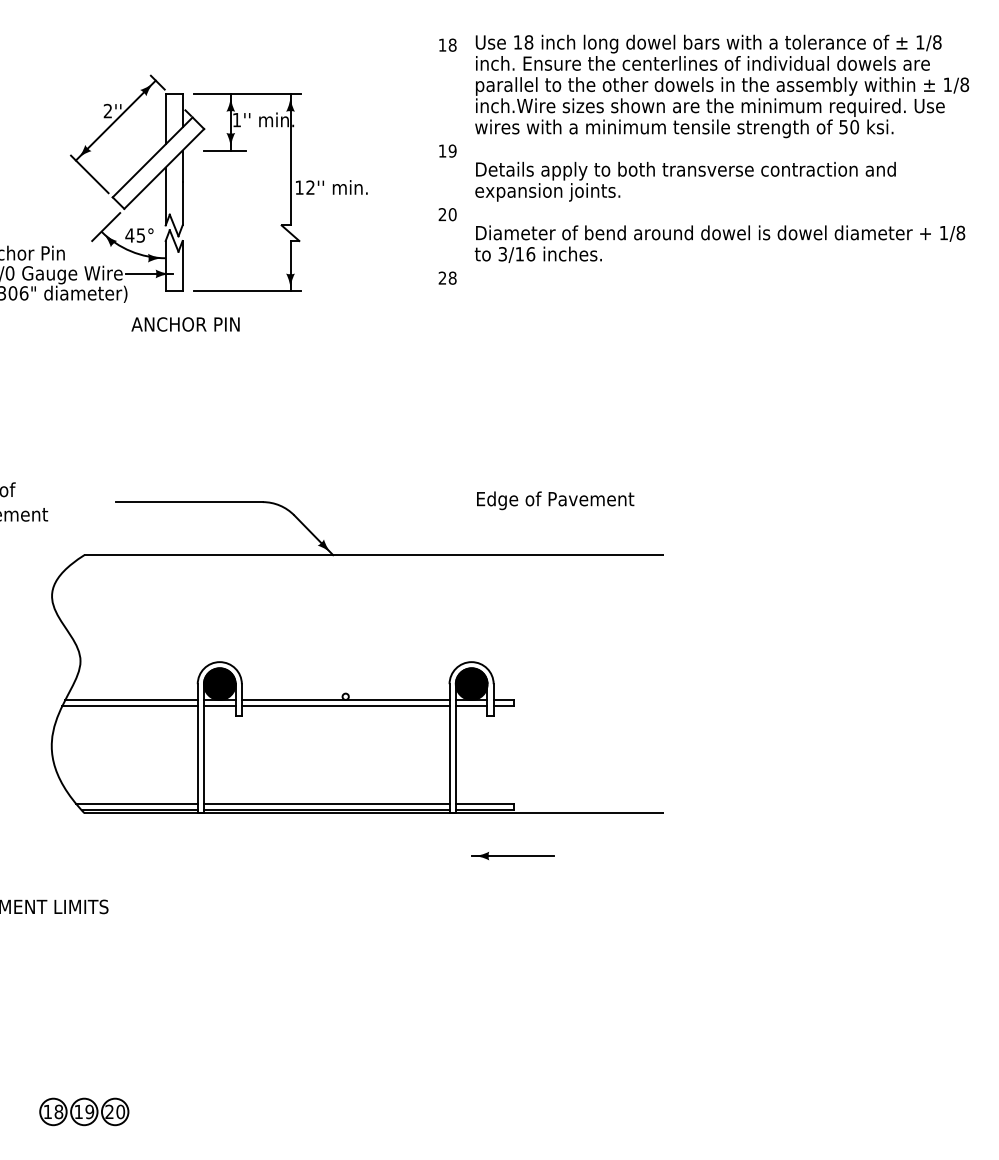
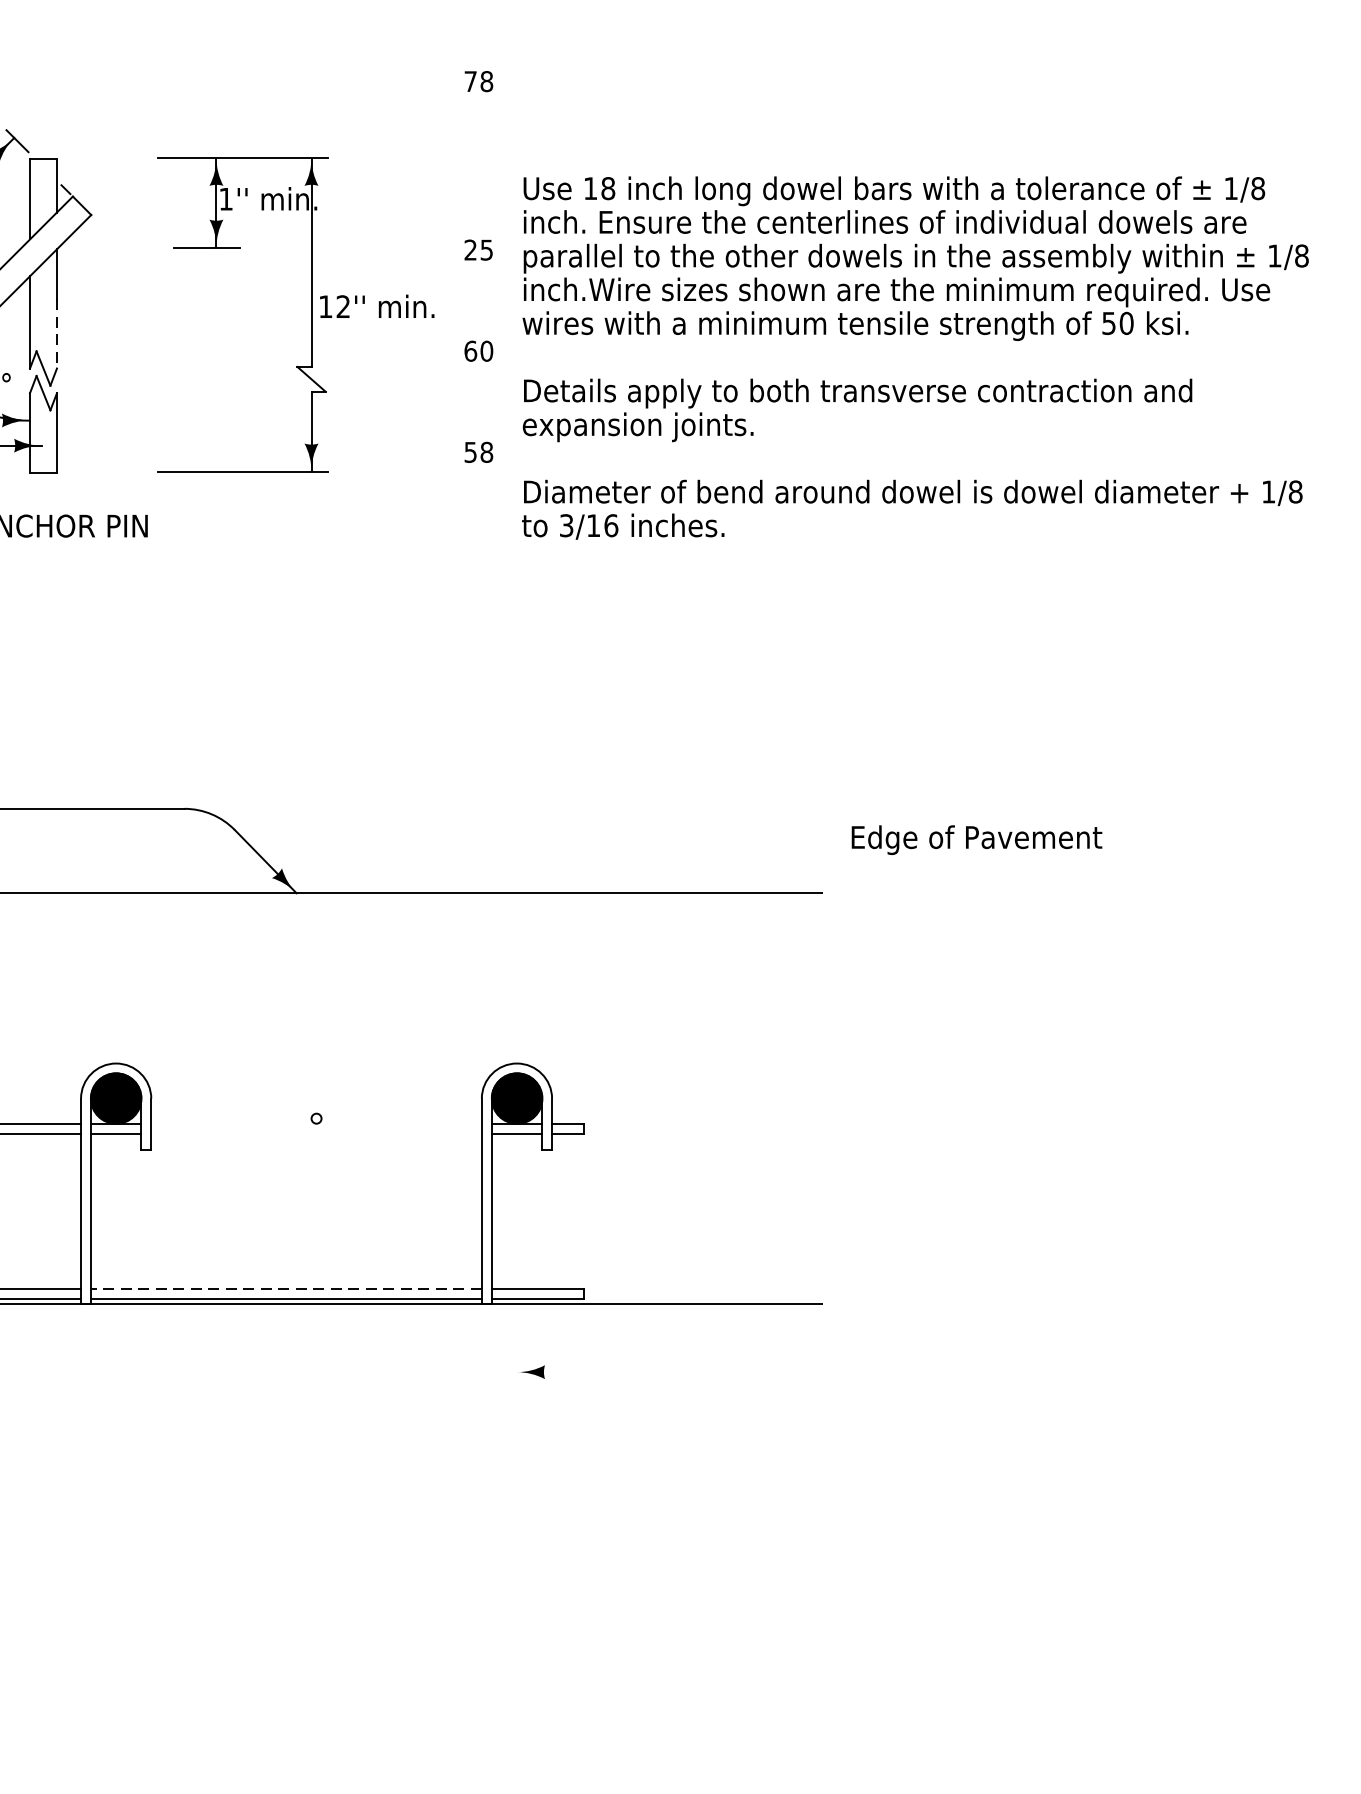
text: (442, 44) -> (470, 80), 18 -> 78
text: (721, 148) -> (914, 357), moved
text: (447, 150) -> (478, 249), 19 -> 25
part: (290, 192) -> (311, 314), moved
line: (182, 203) -> (56, 333), solid -> dashed
text: (442, 214) -> (470, 351), 20 -> 60
text: (442, 277) -> (470, 451), 28 -> 58
text: (555, 500) -> (976, 839), moved
line: (345, 699) -> (316, 1123), removed
line: (345, 706) -> (316, 1134), removed
line: (326, 803) -> (285, 1288), solid -> dashed
line: (512, 856) -> (582, 1372), removed

